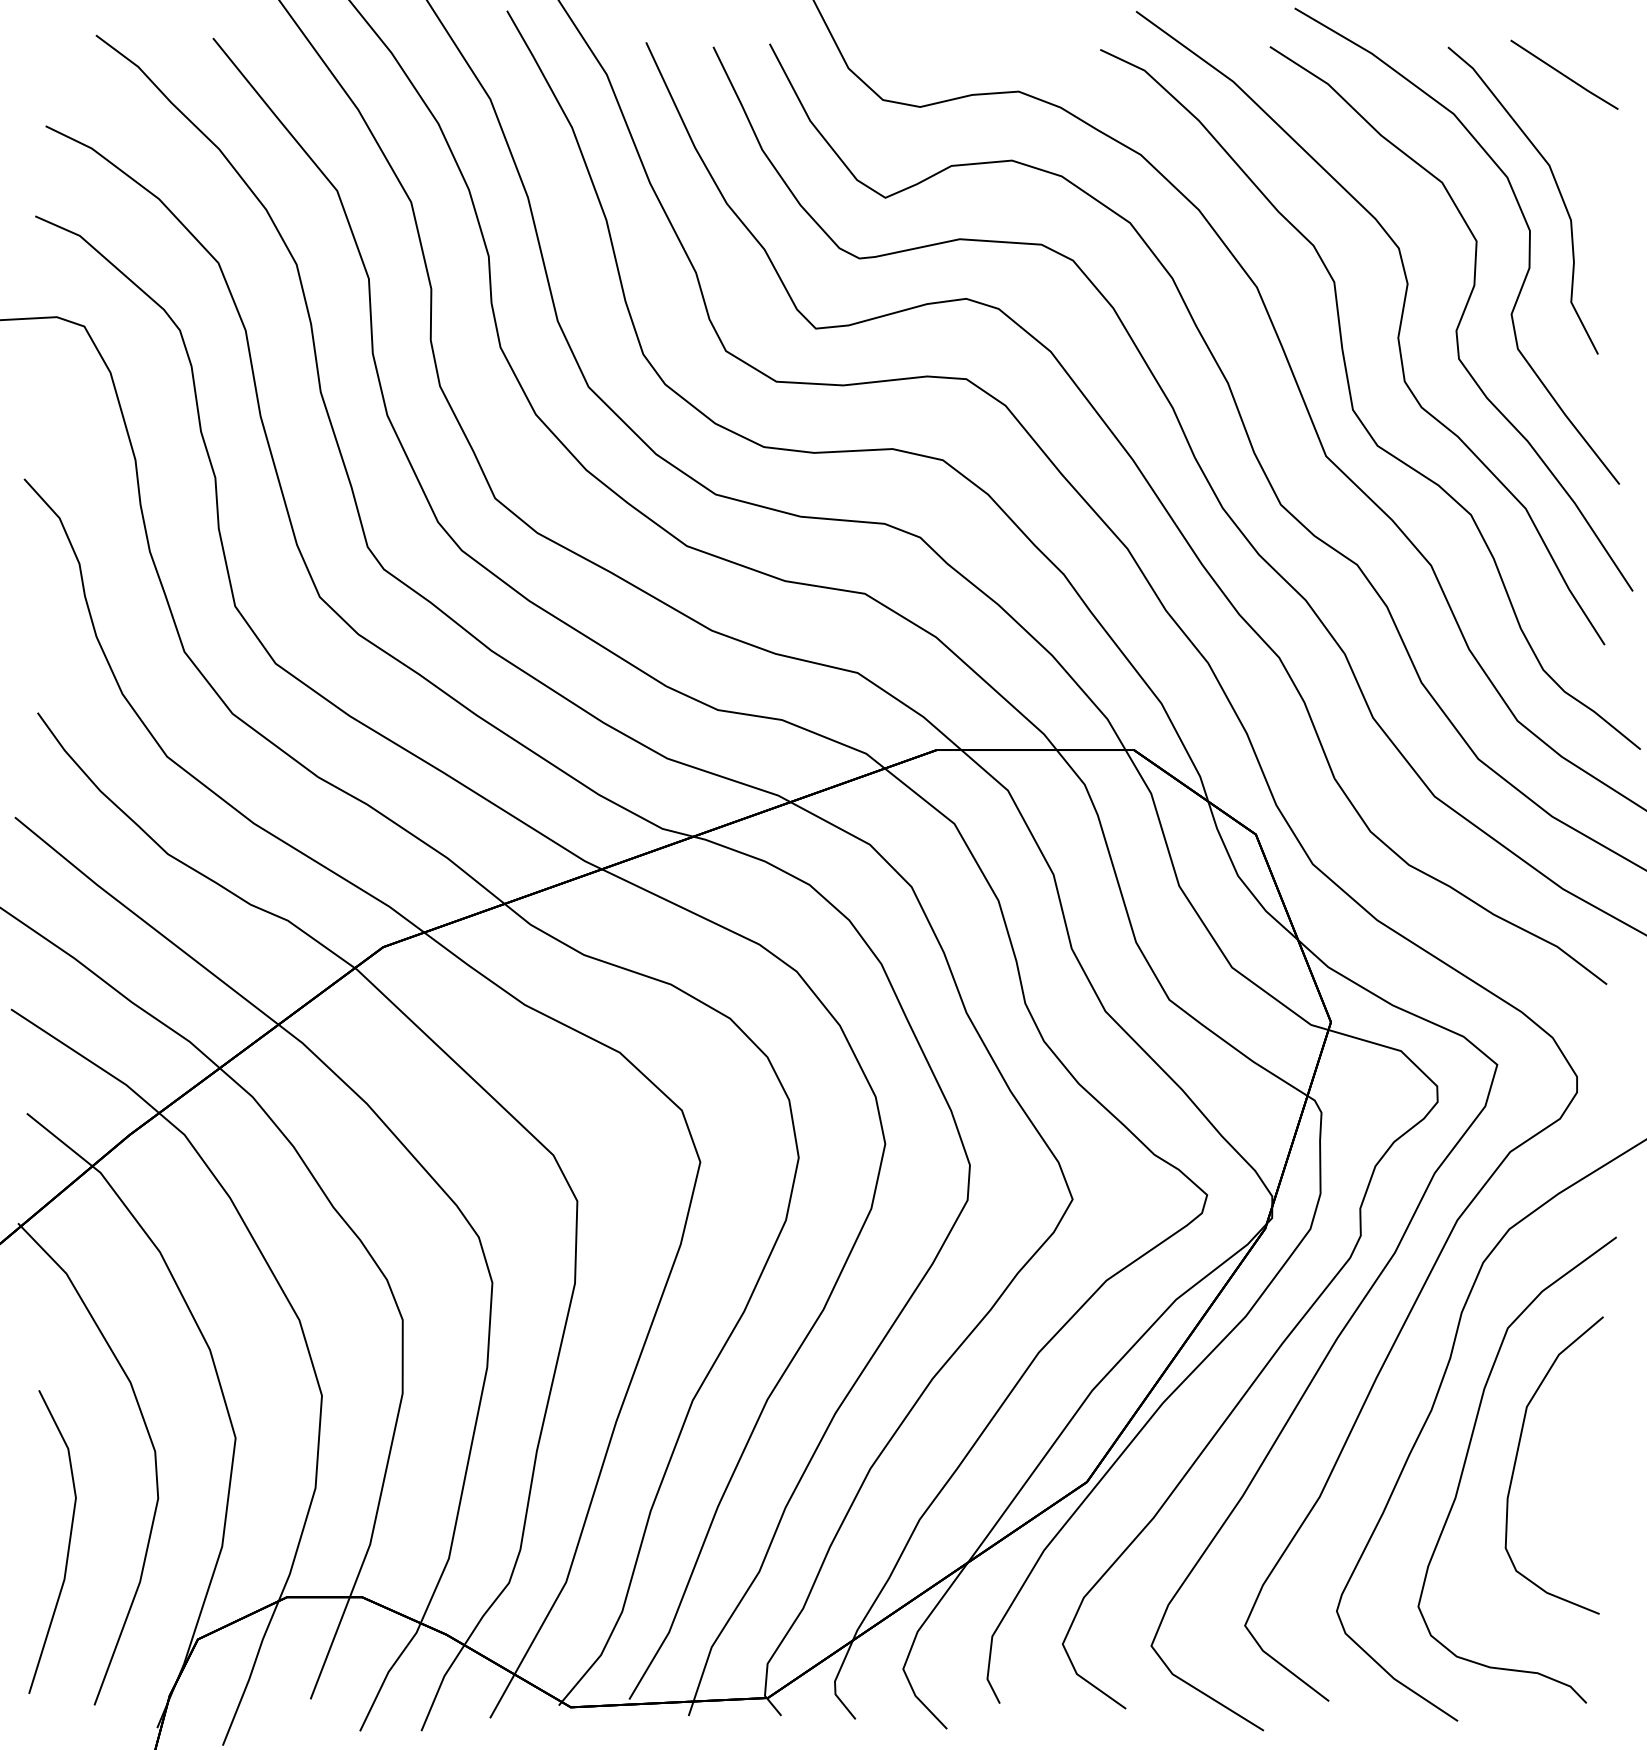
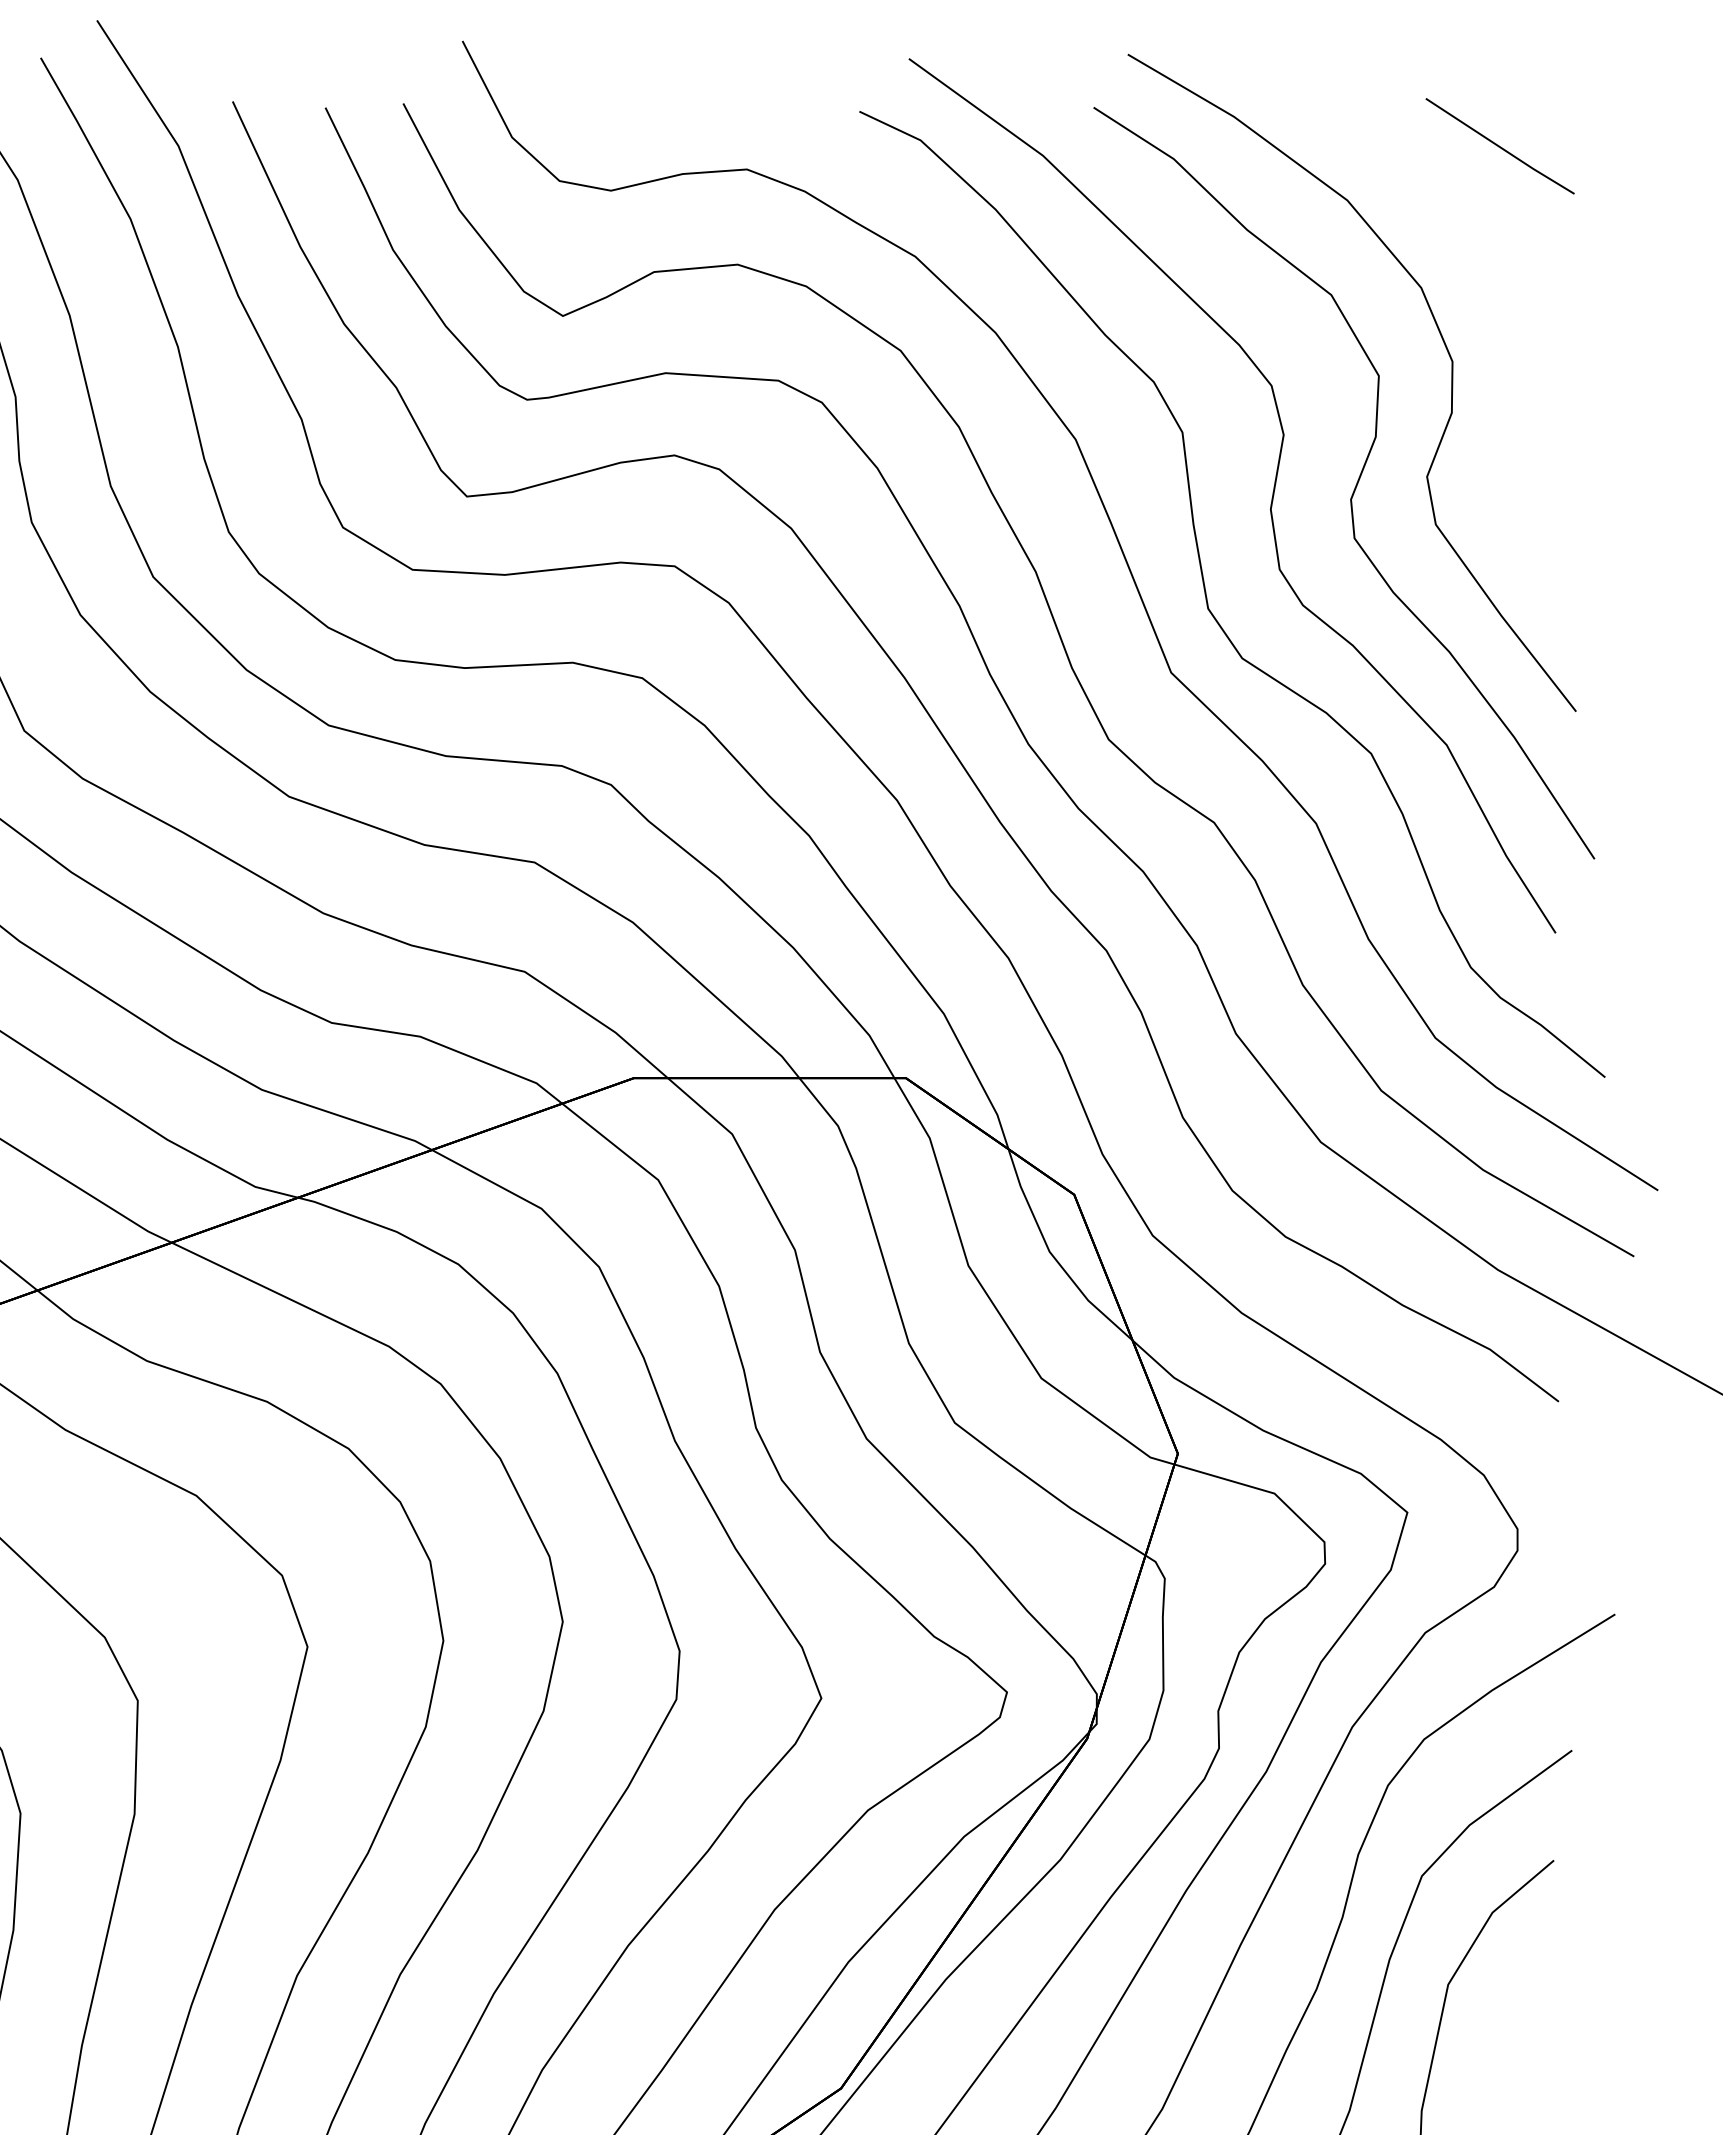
part: (1555, 184) -> (1487, 297), removed

